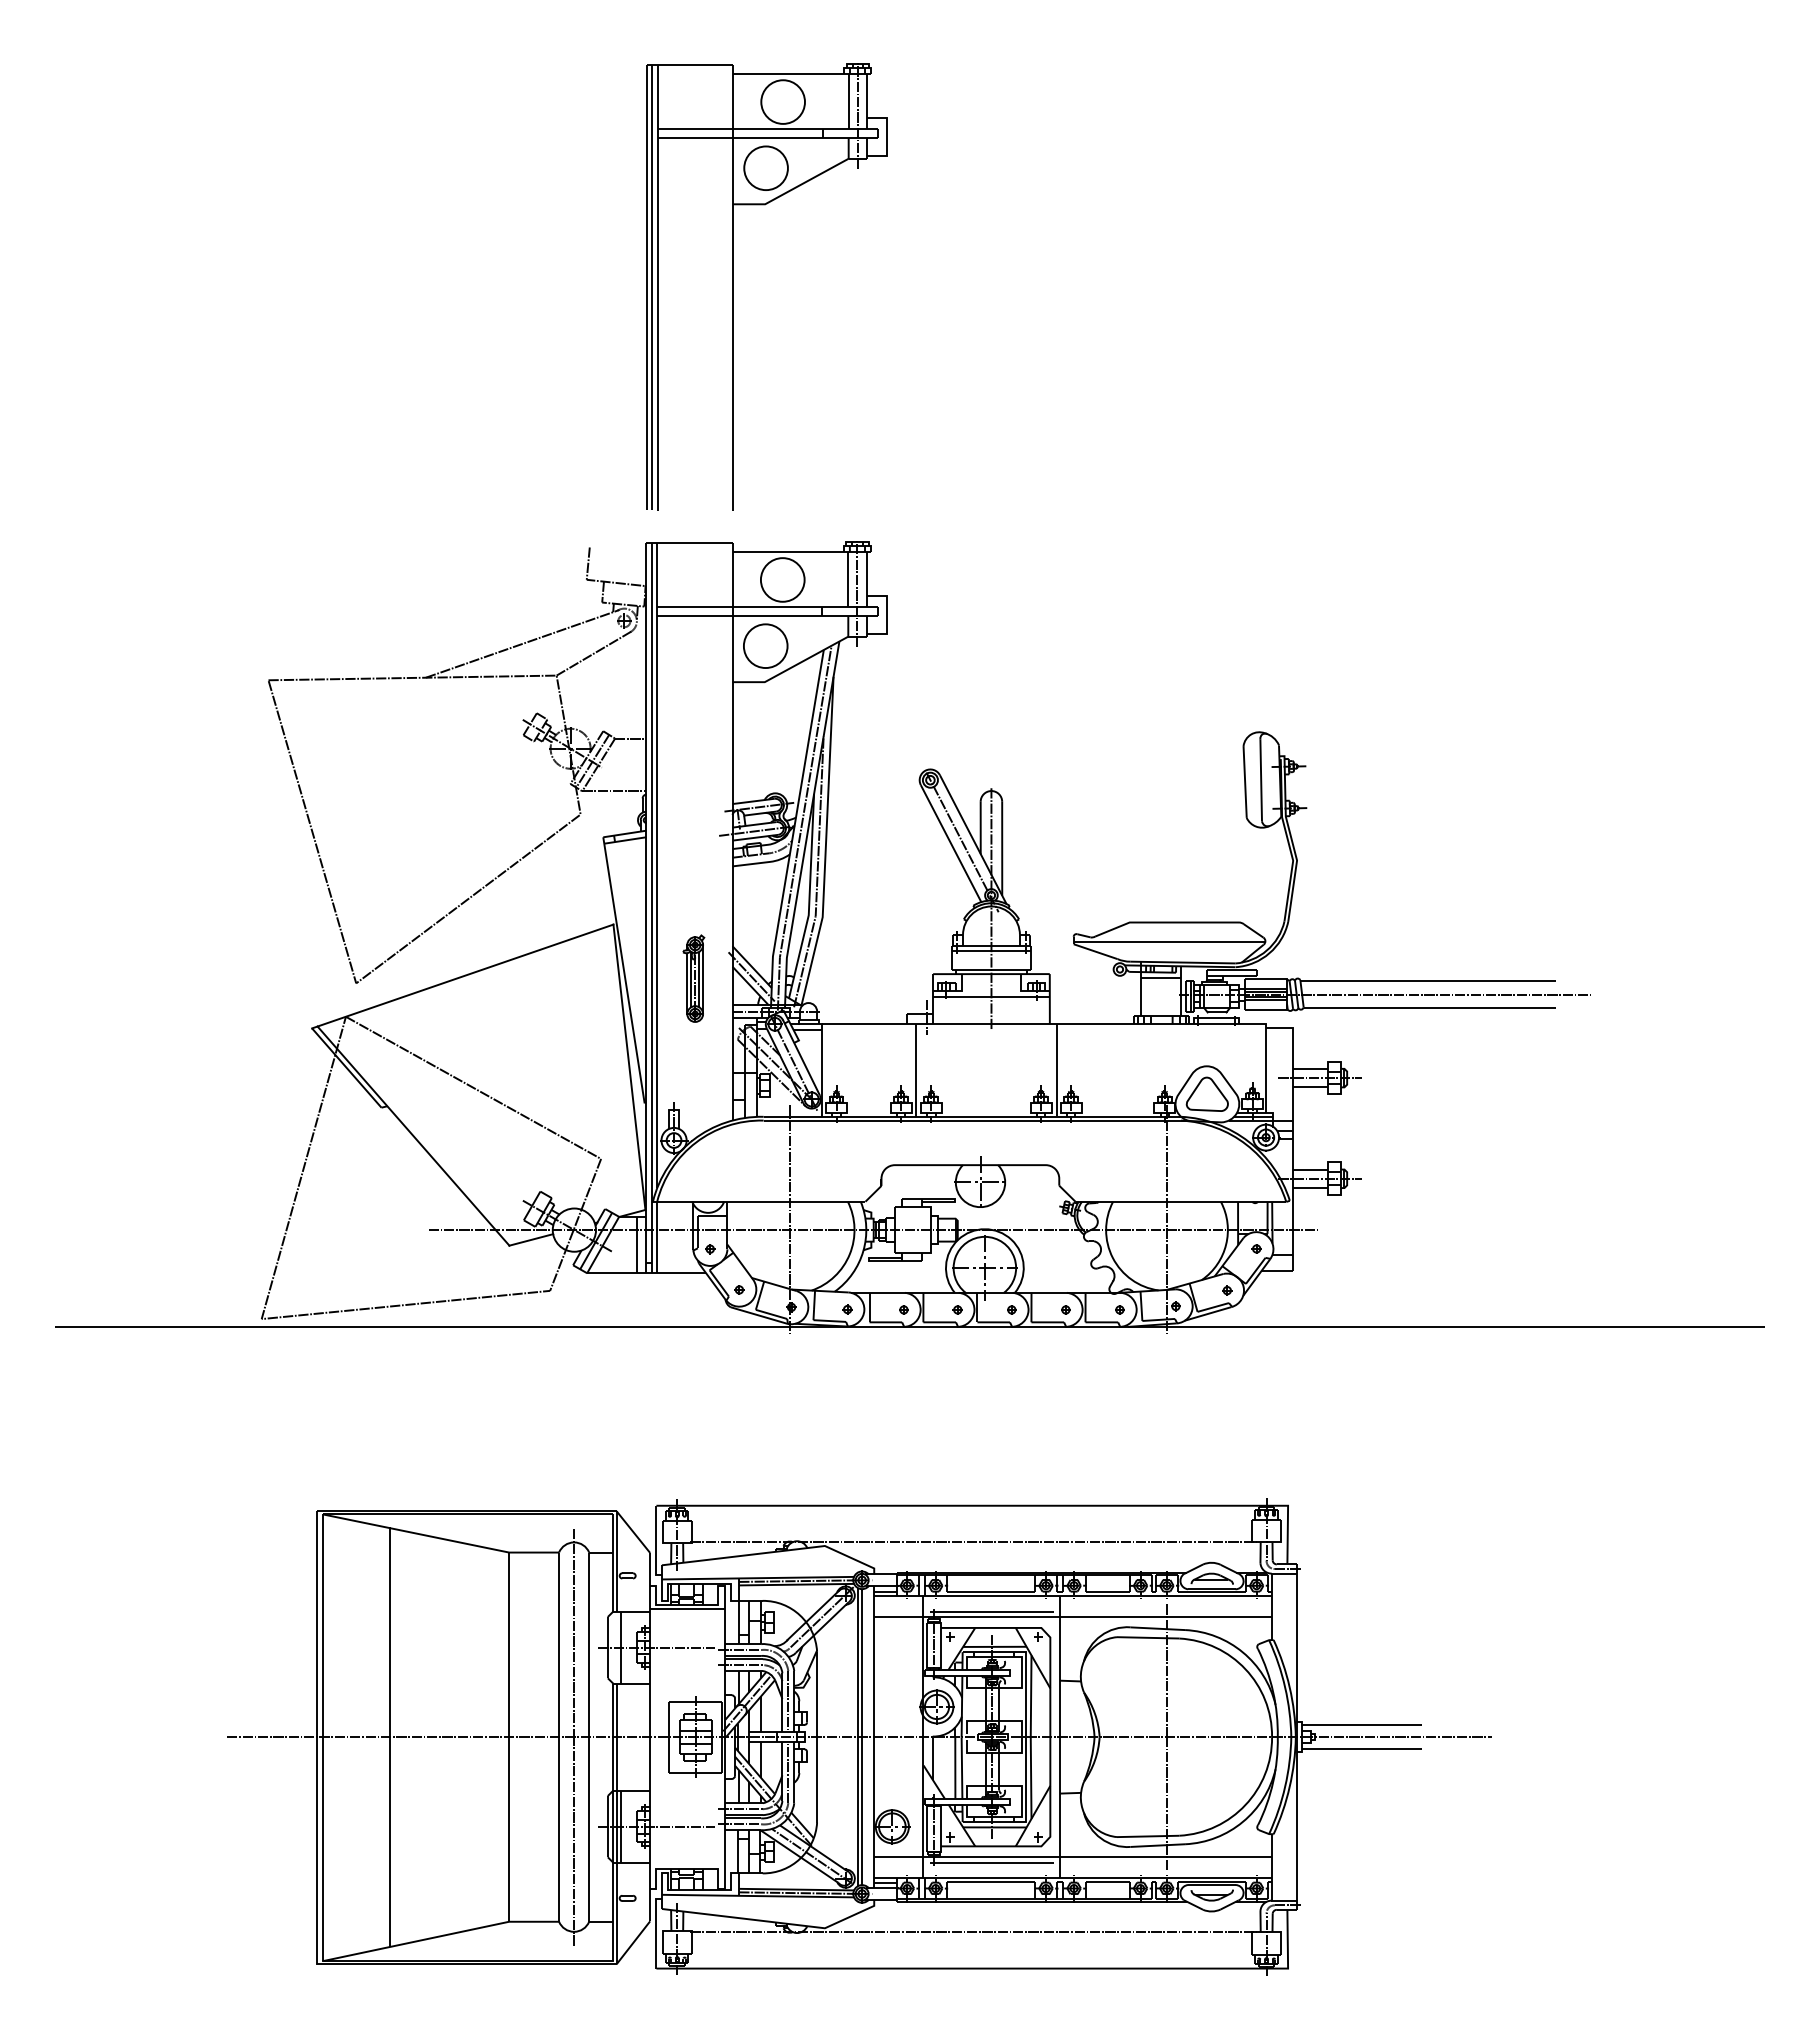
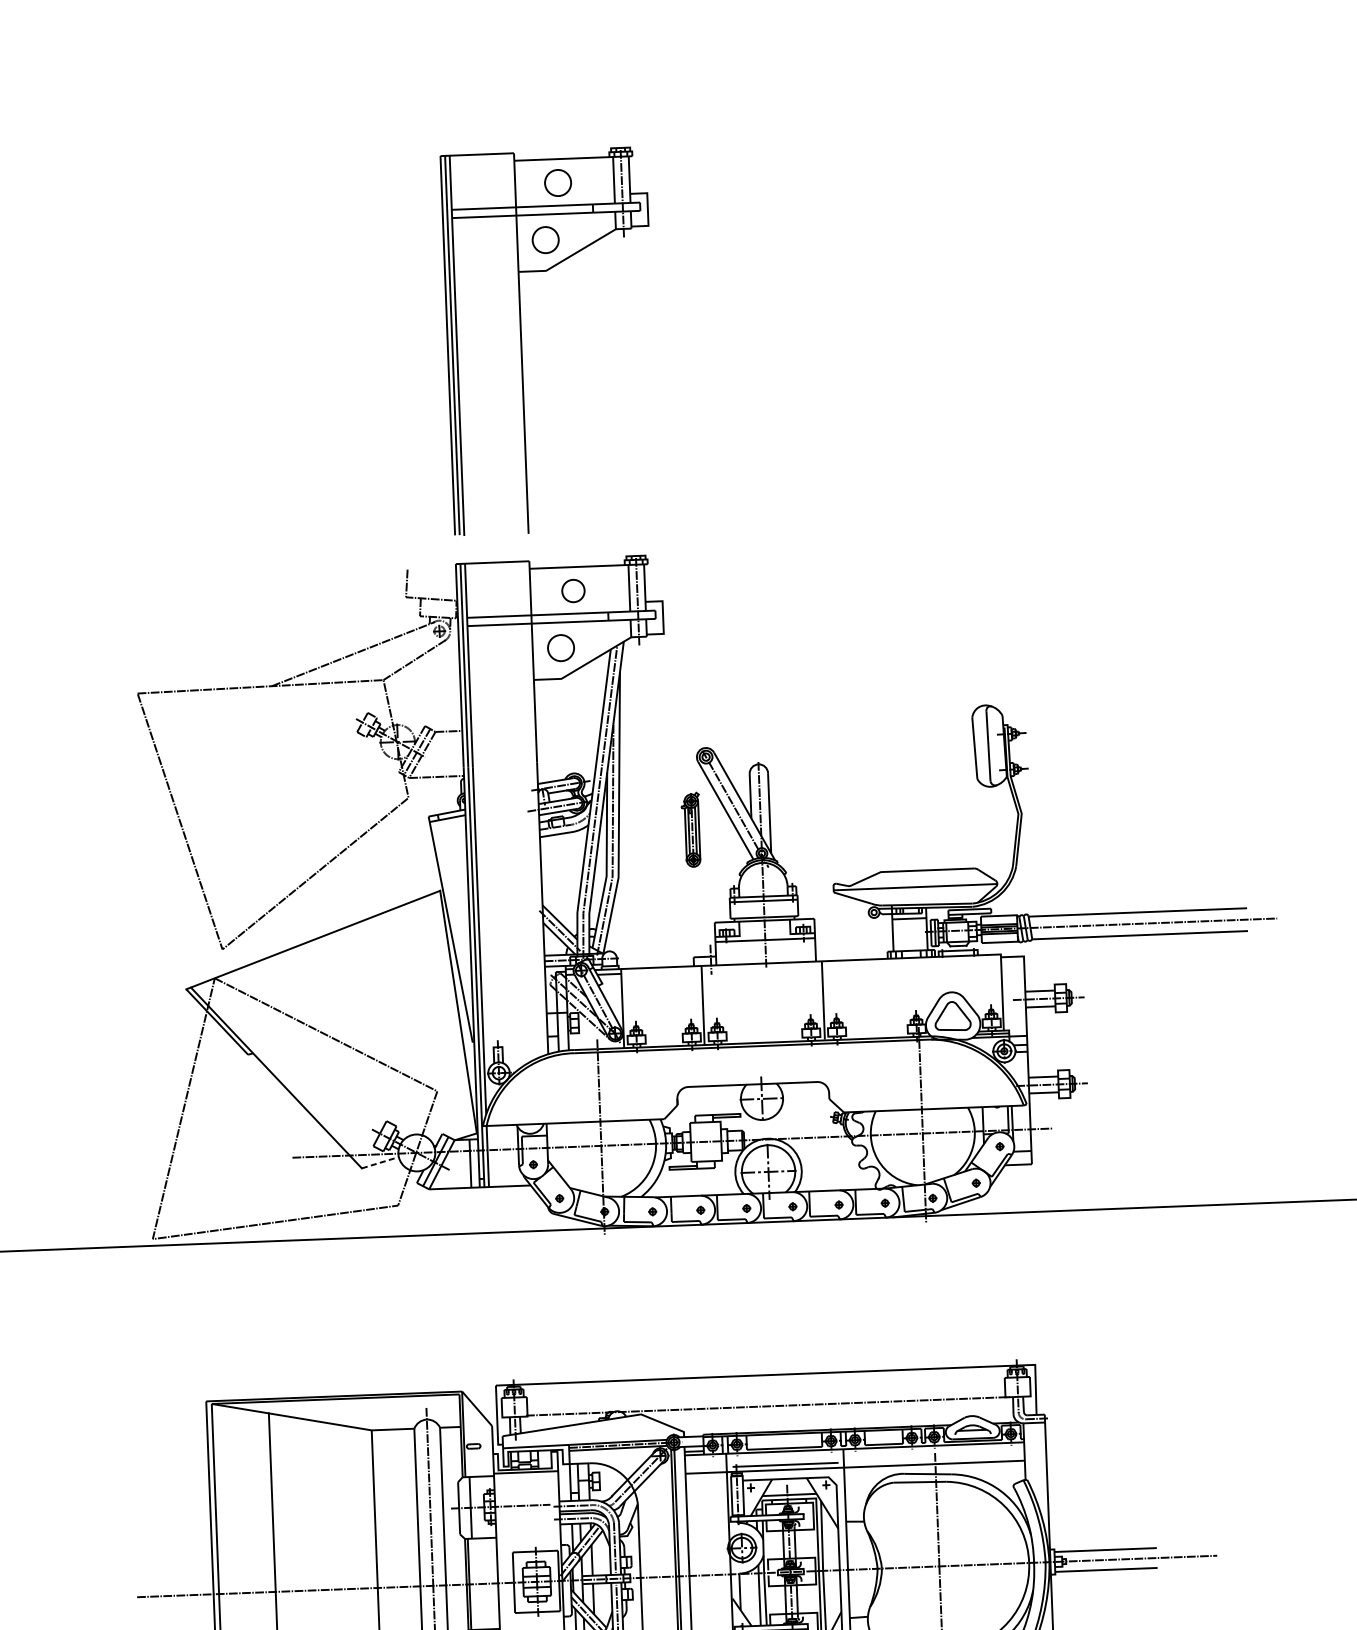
circle: (783, 101) -> (558, 182), size x0.7
circle: (765, 168) -> (545, 240), size x0.7
circle: (782, 579) -> (573, 590), size x0.6
circle: (765, 646) -> (560, 648), size x0.7
part: (693, 978) -> (690, 829), moved
line: (531, 1239) -> (380, 1162), solid -> dashed

